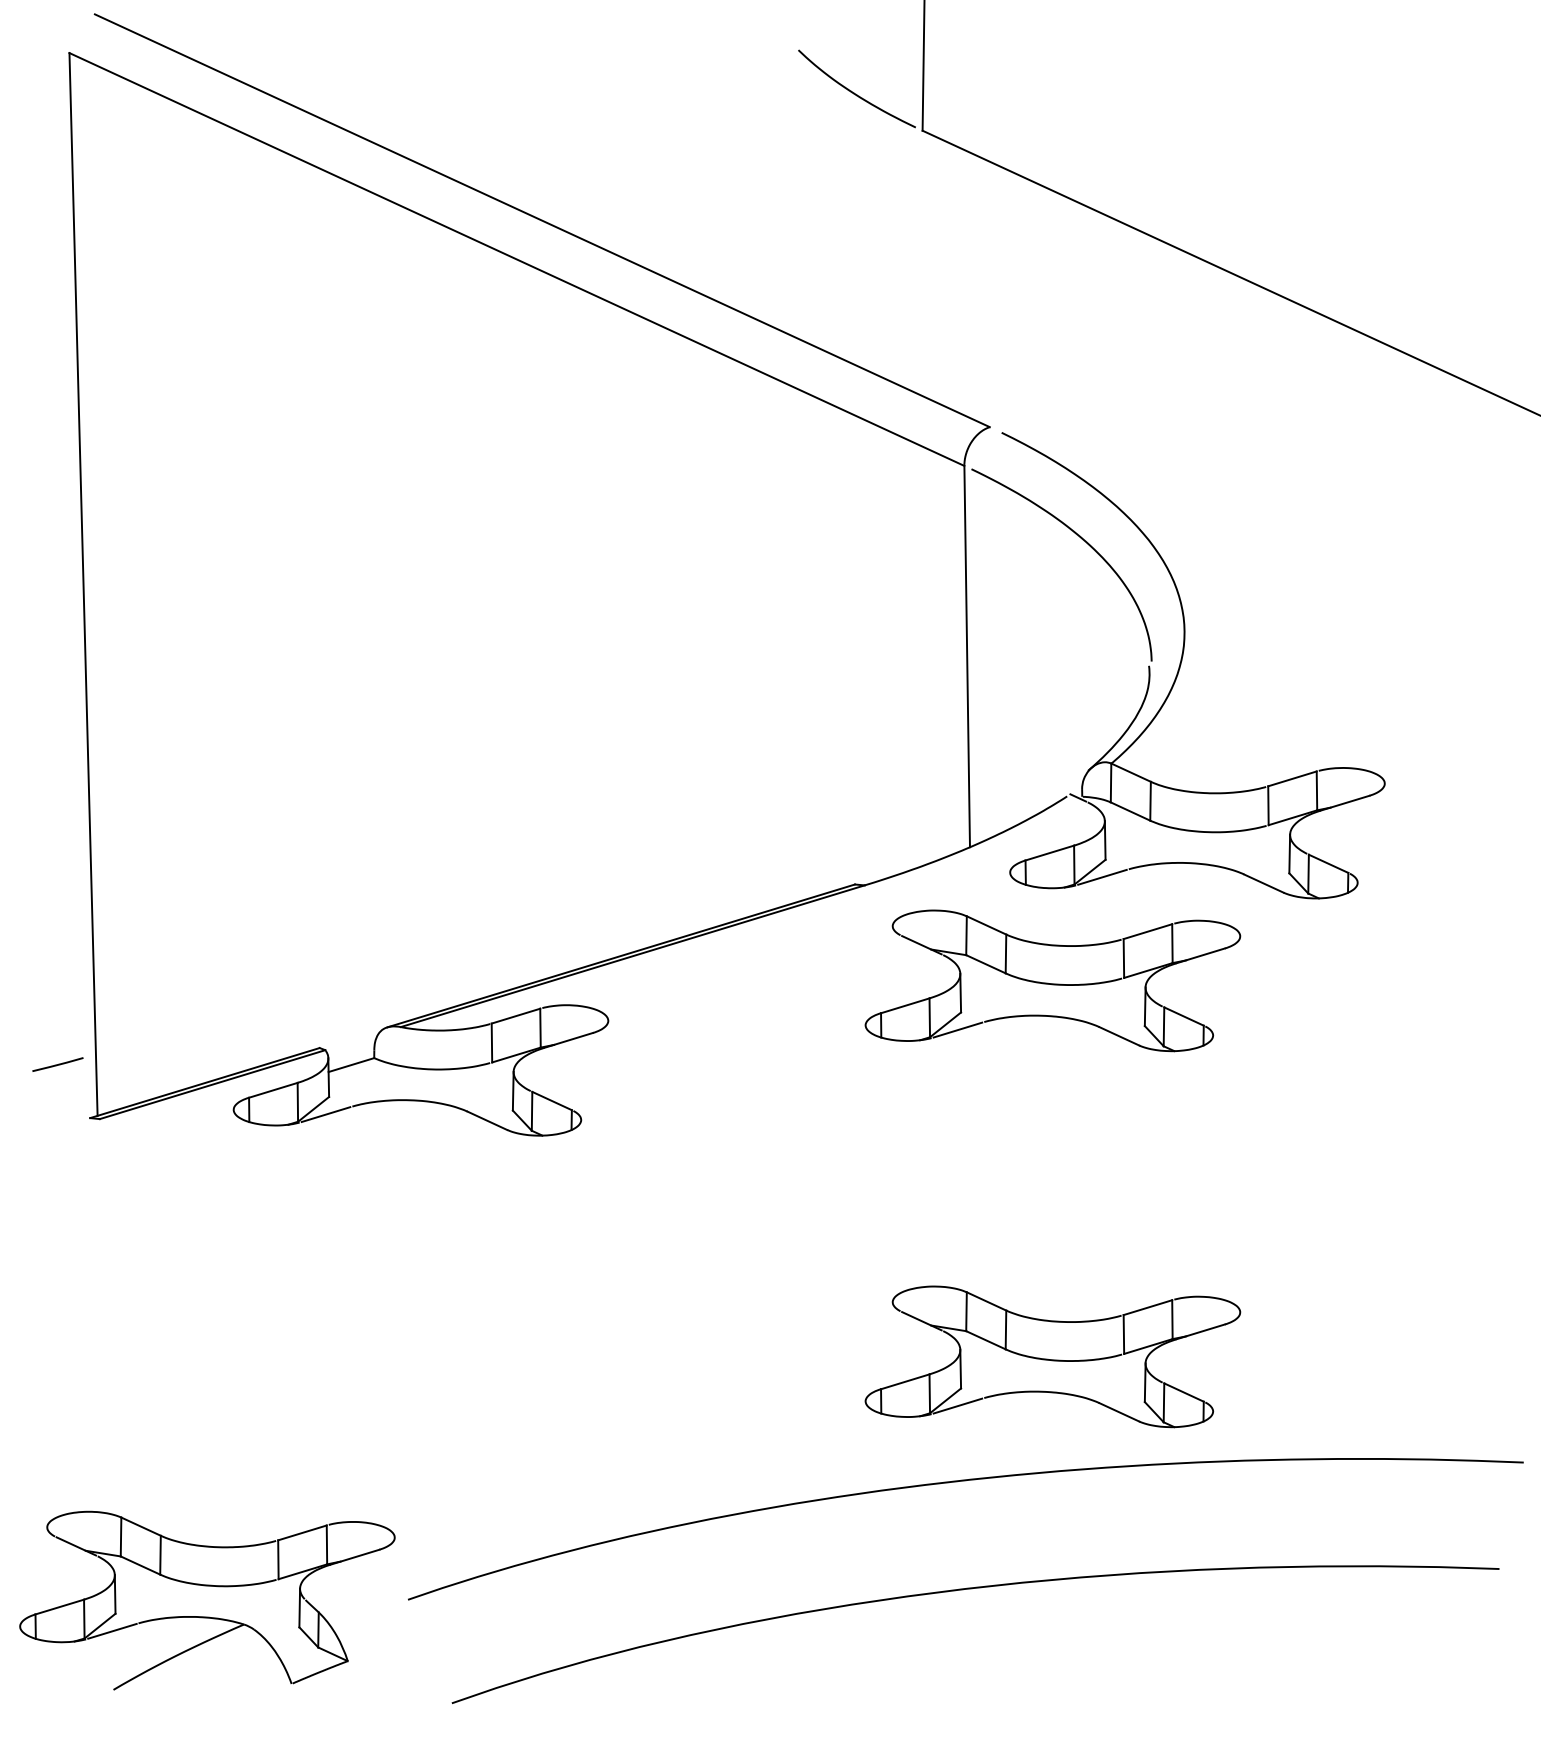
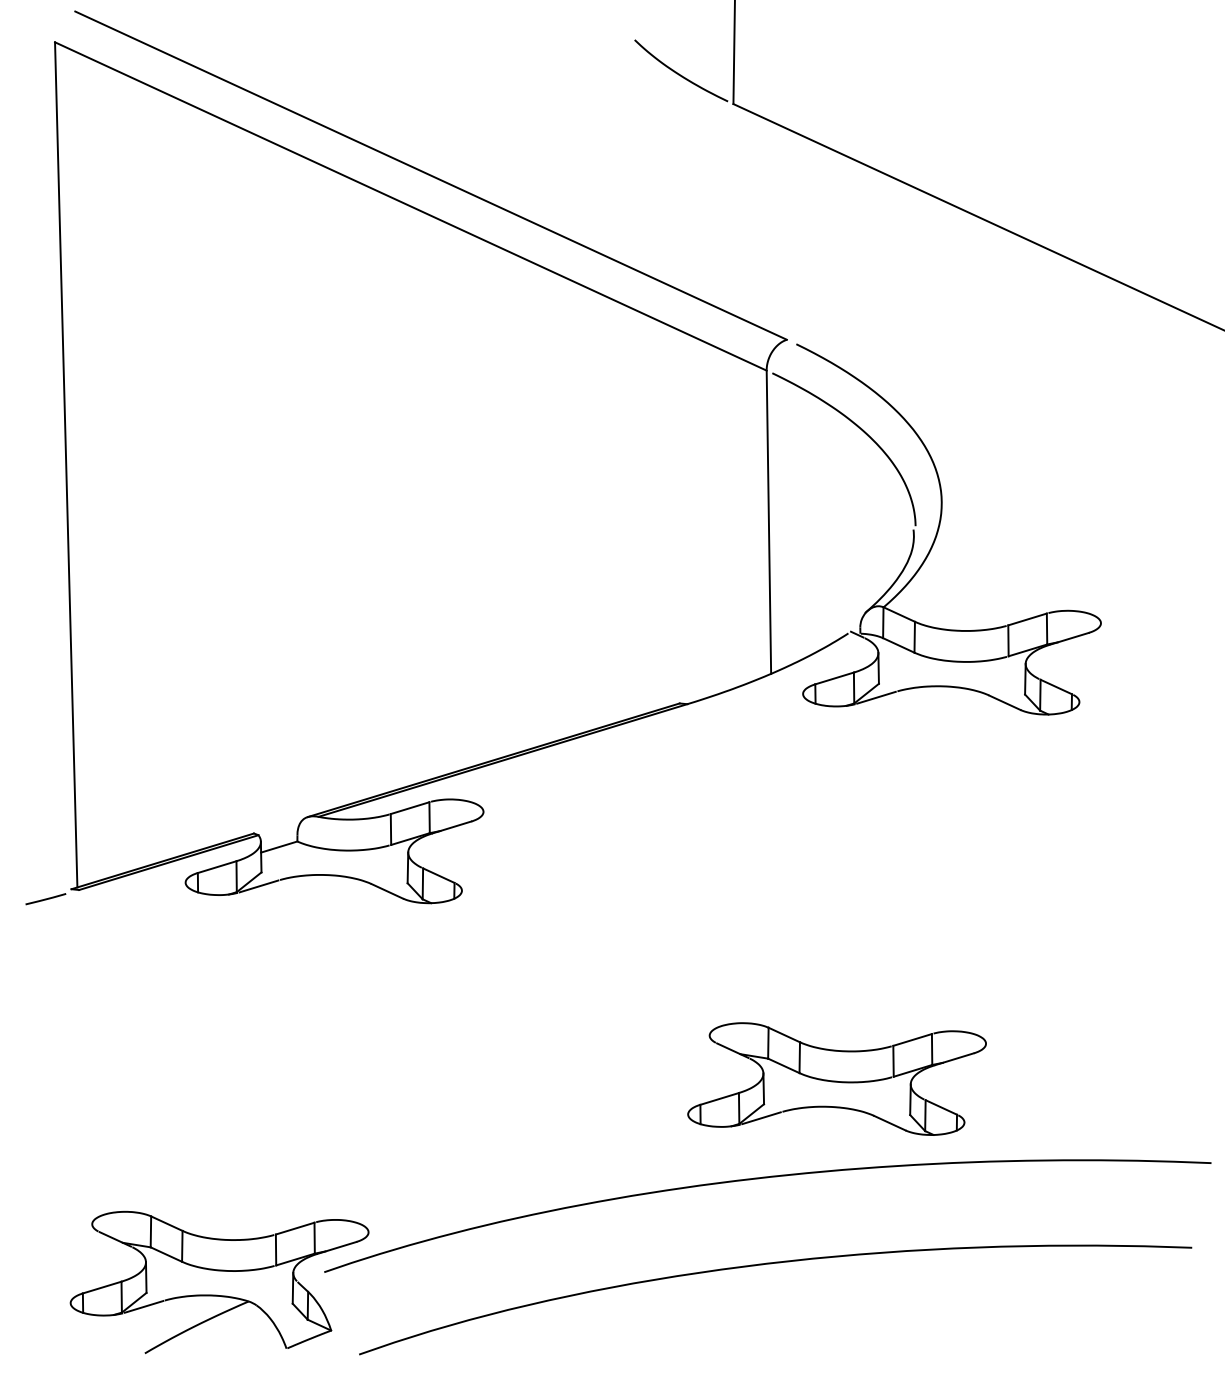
part: (1052, 980) -> (836, 779), removed
line: (57, 1064) -> (45, 899), moved
part: (207, 1600) -> (219, 1282), moved

